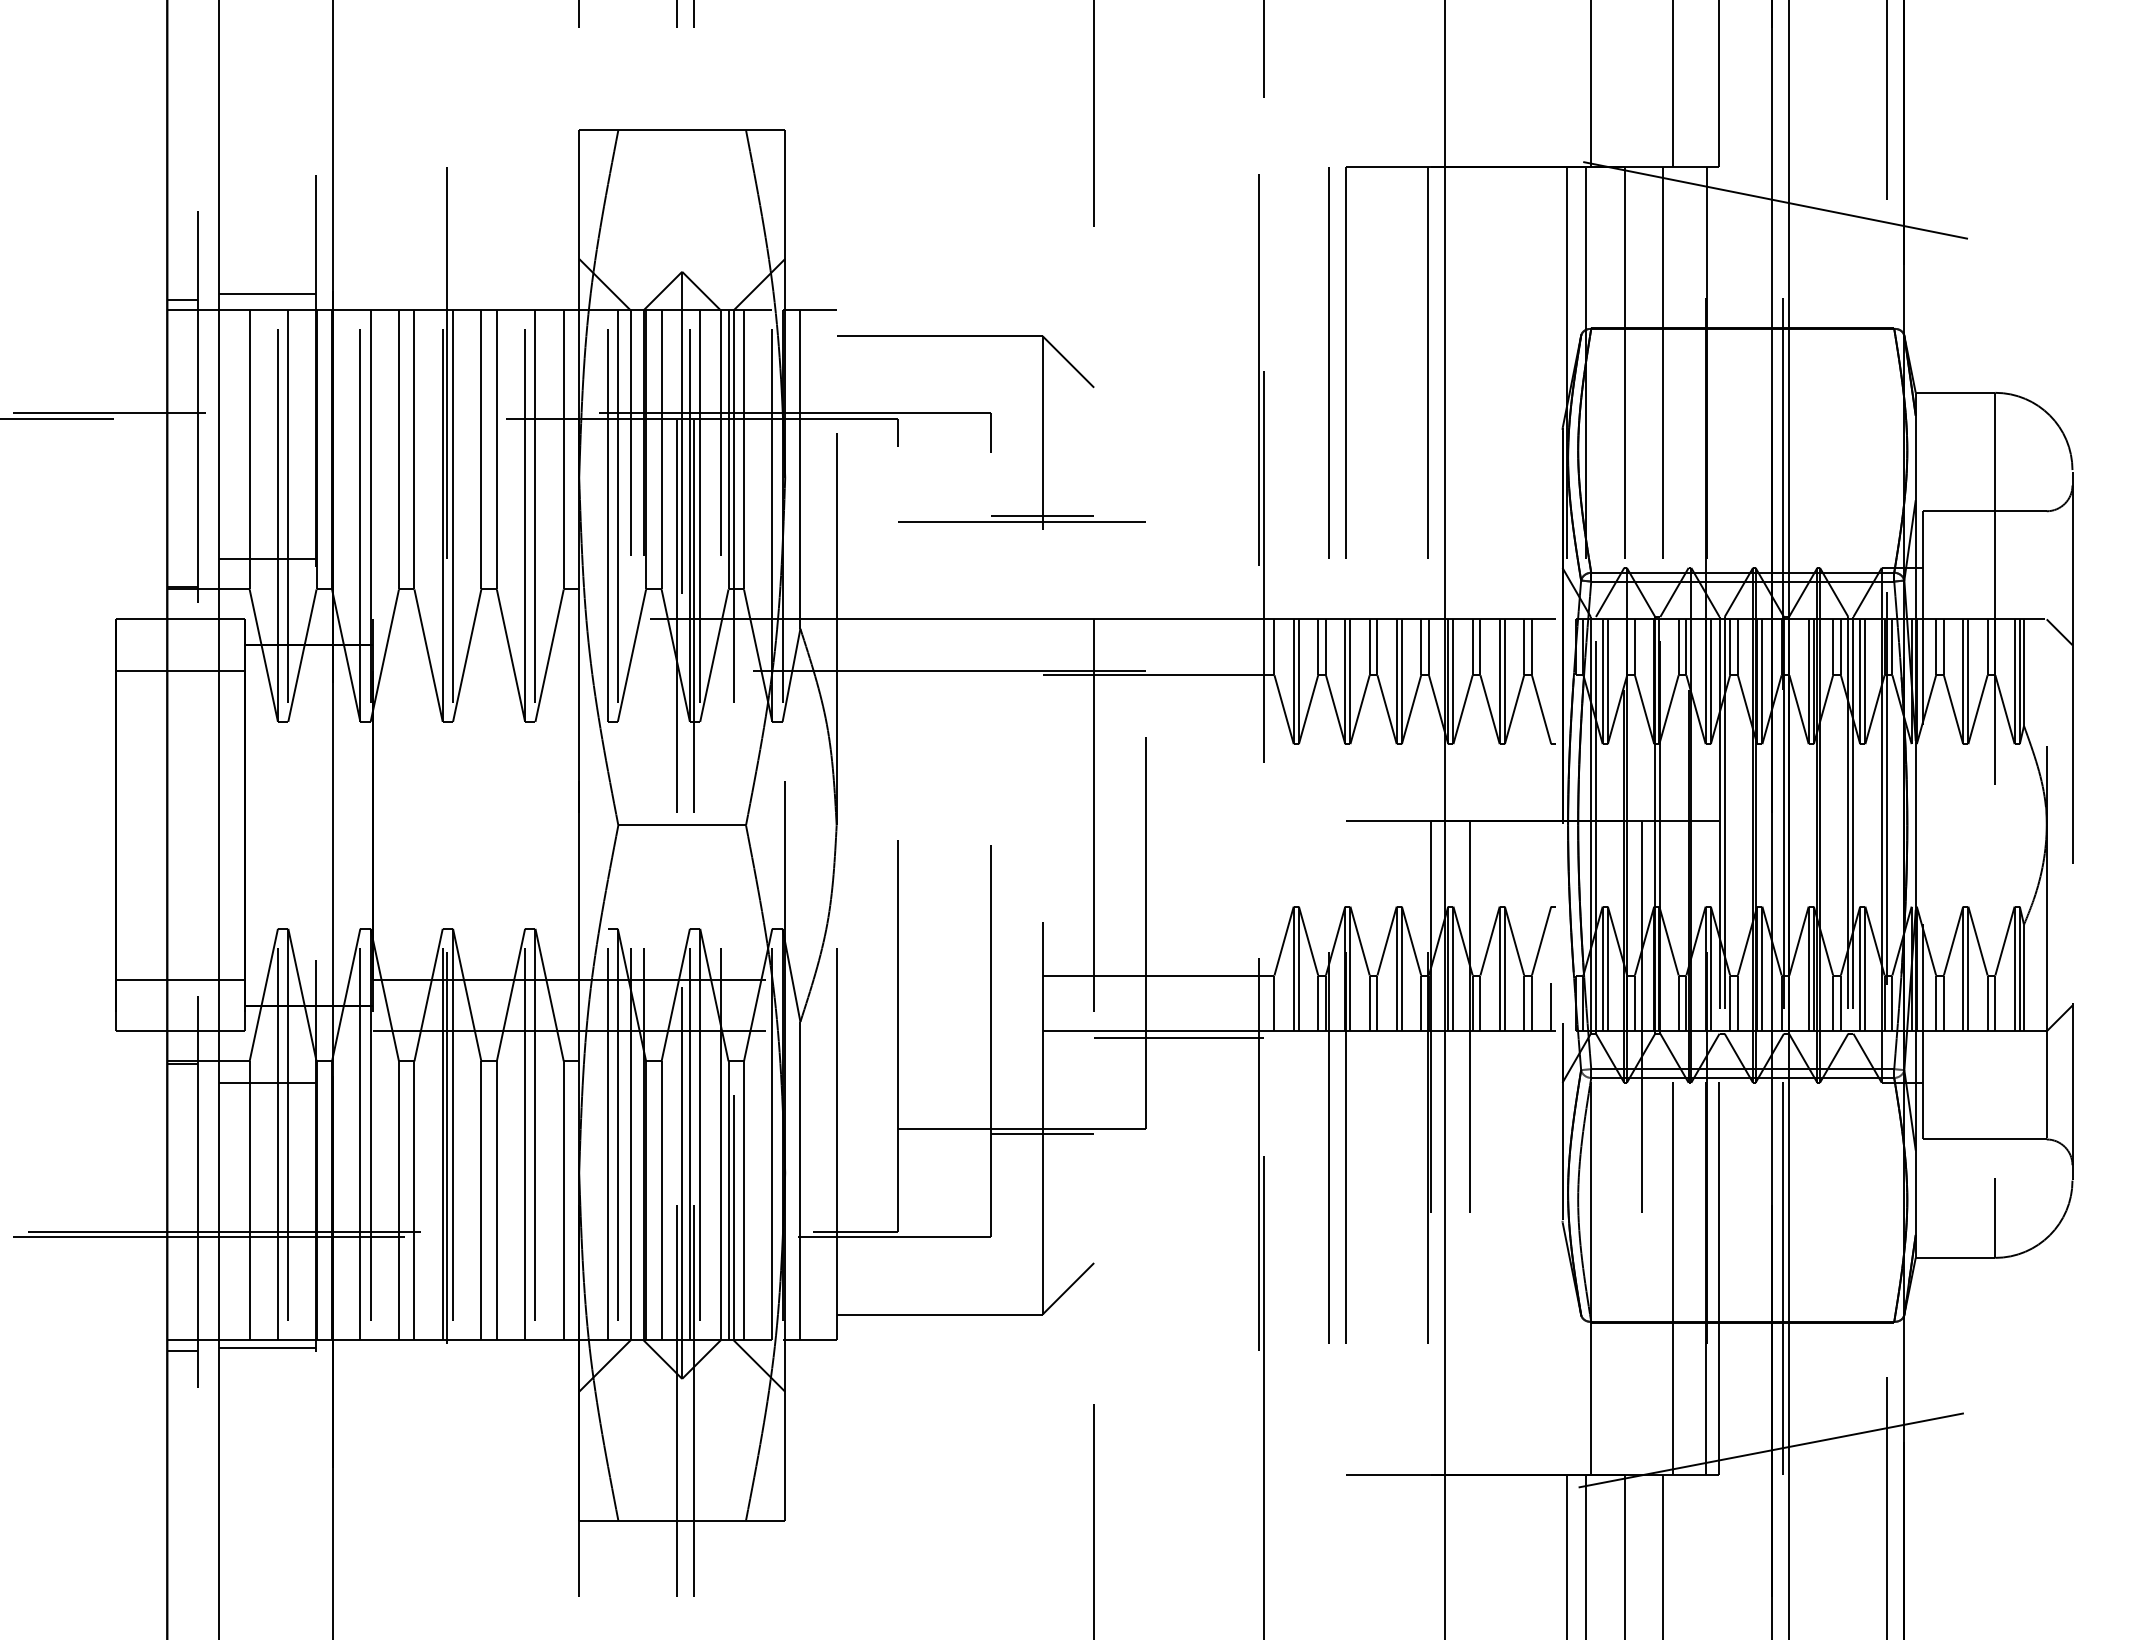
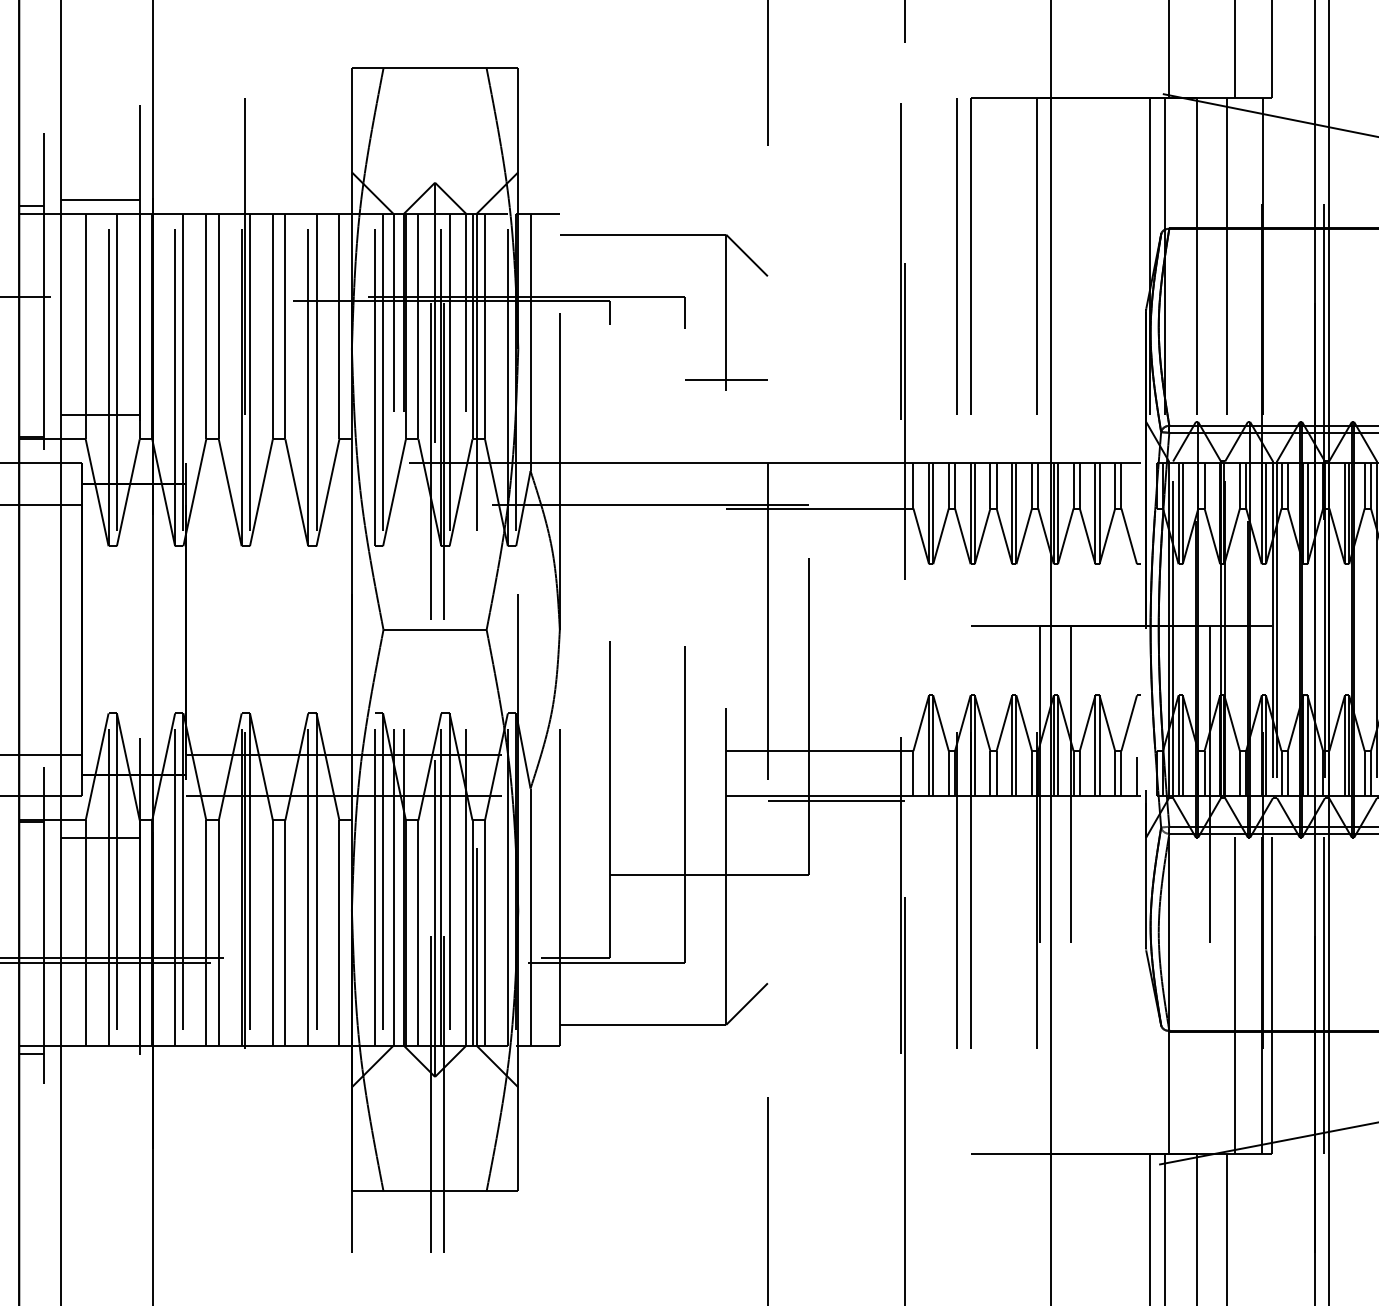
line: (1021, 521) -> (709, 384), removed
line: (1042, 1134) -> (726, 879), removed
line: (267, 1347) -> (100, 1051), removed

